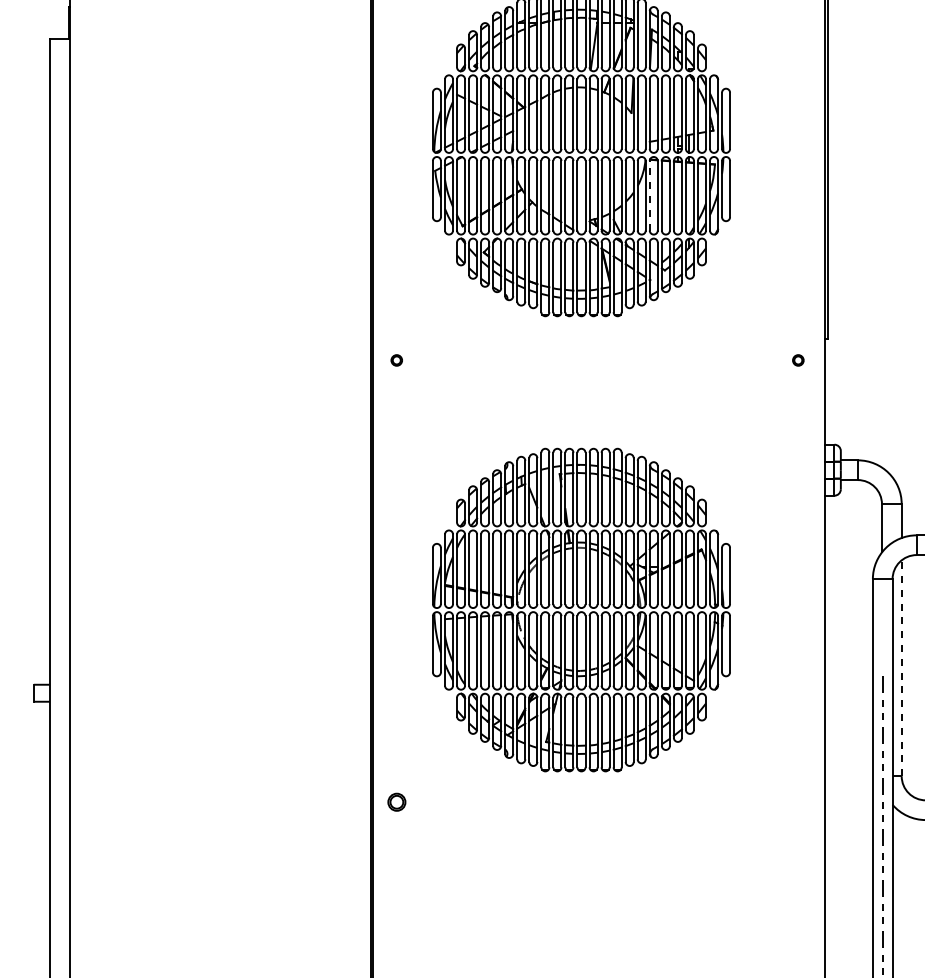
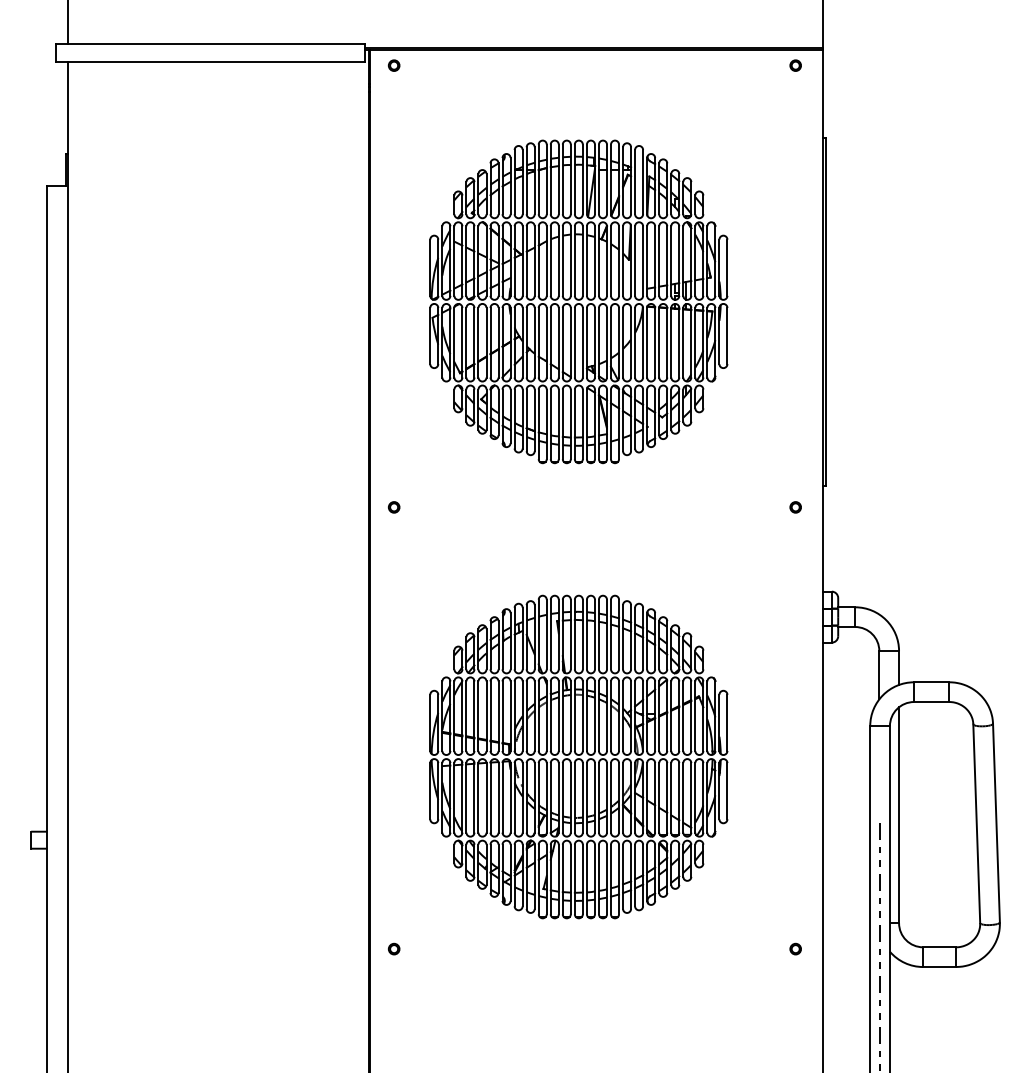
line: (650, 195) -> (647, 342), dashed -> solid
line: (902, 668) -> (899, 815), dashed -> solid
part: (396, 801) -> (393, 948), size x0.62
part: (798, 801) -> (795, 948), added

